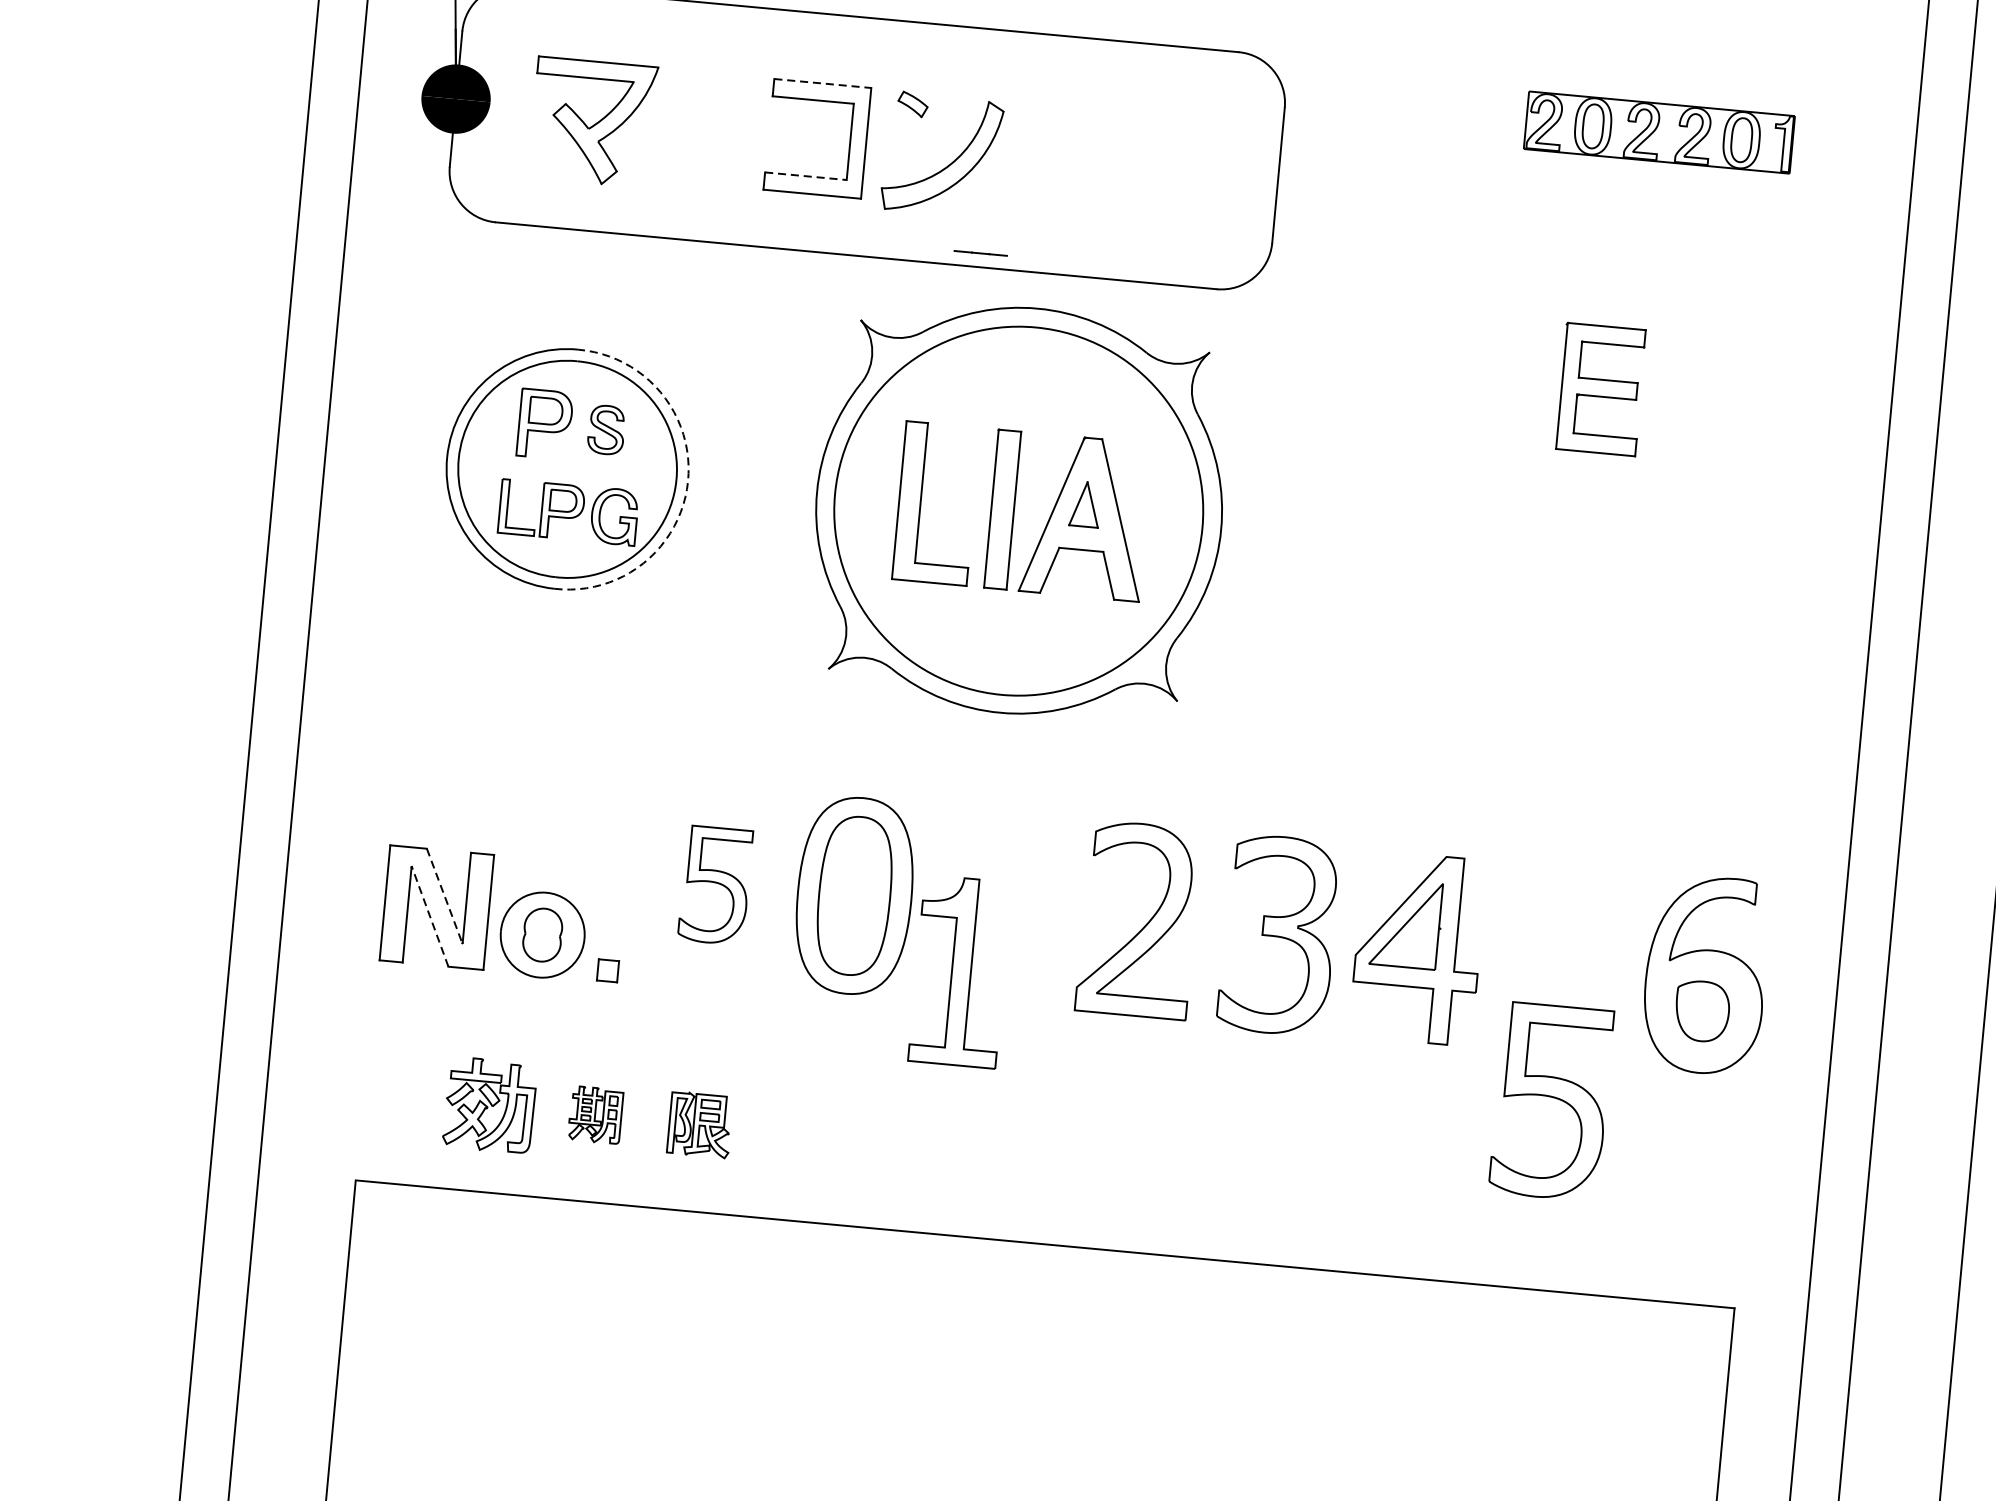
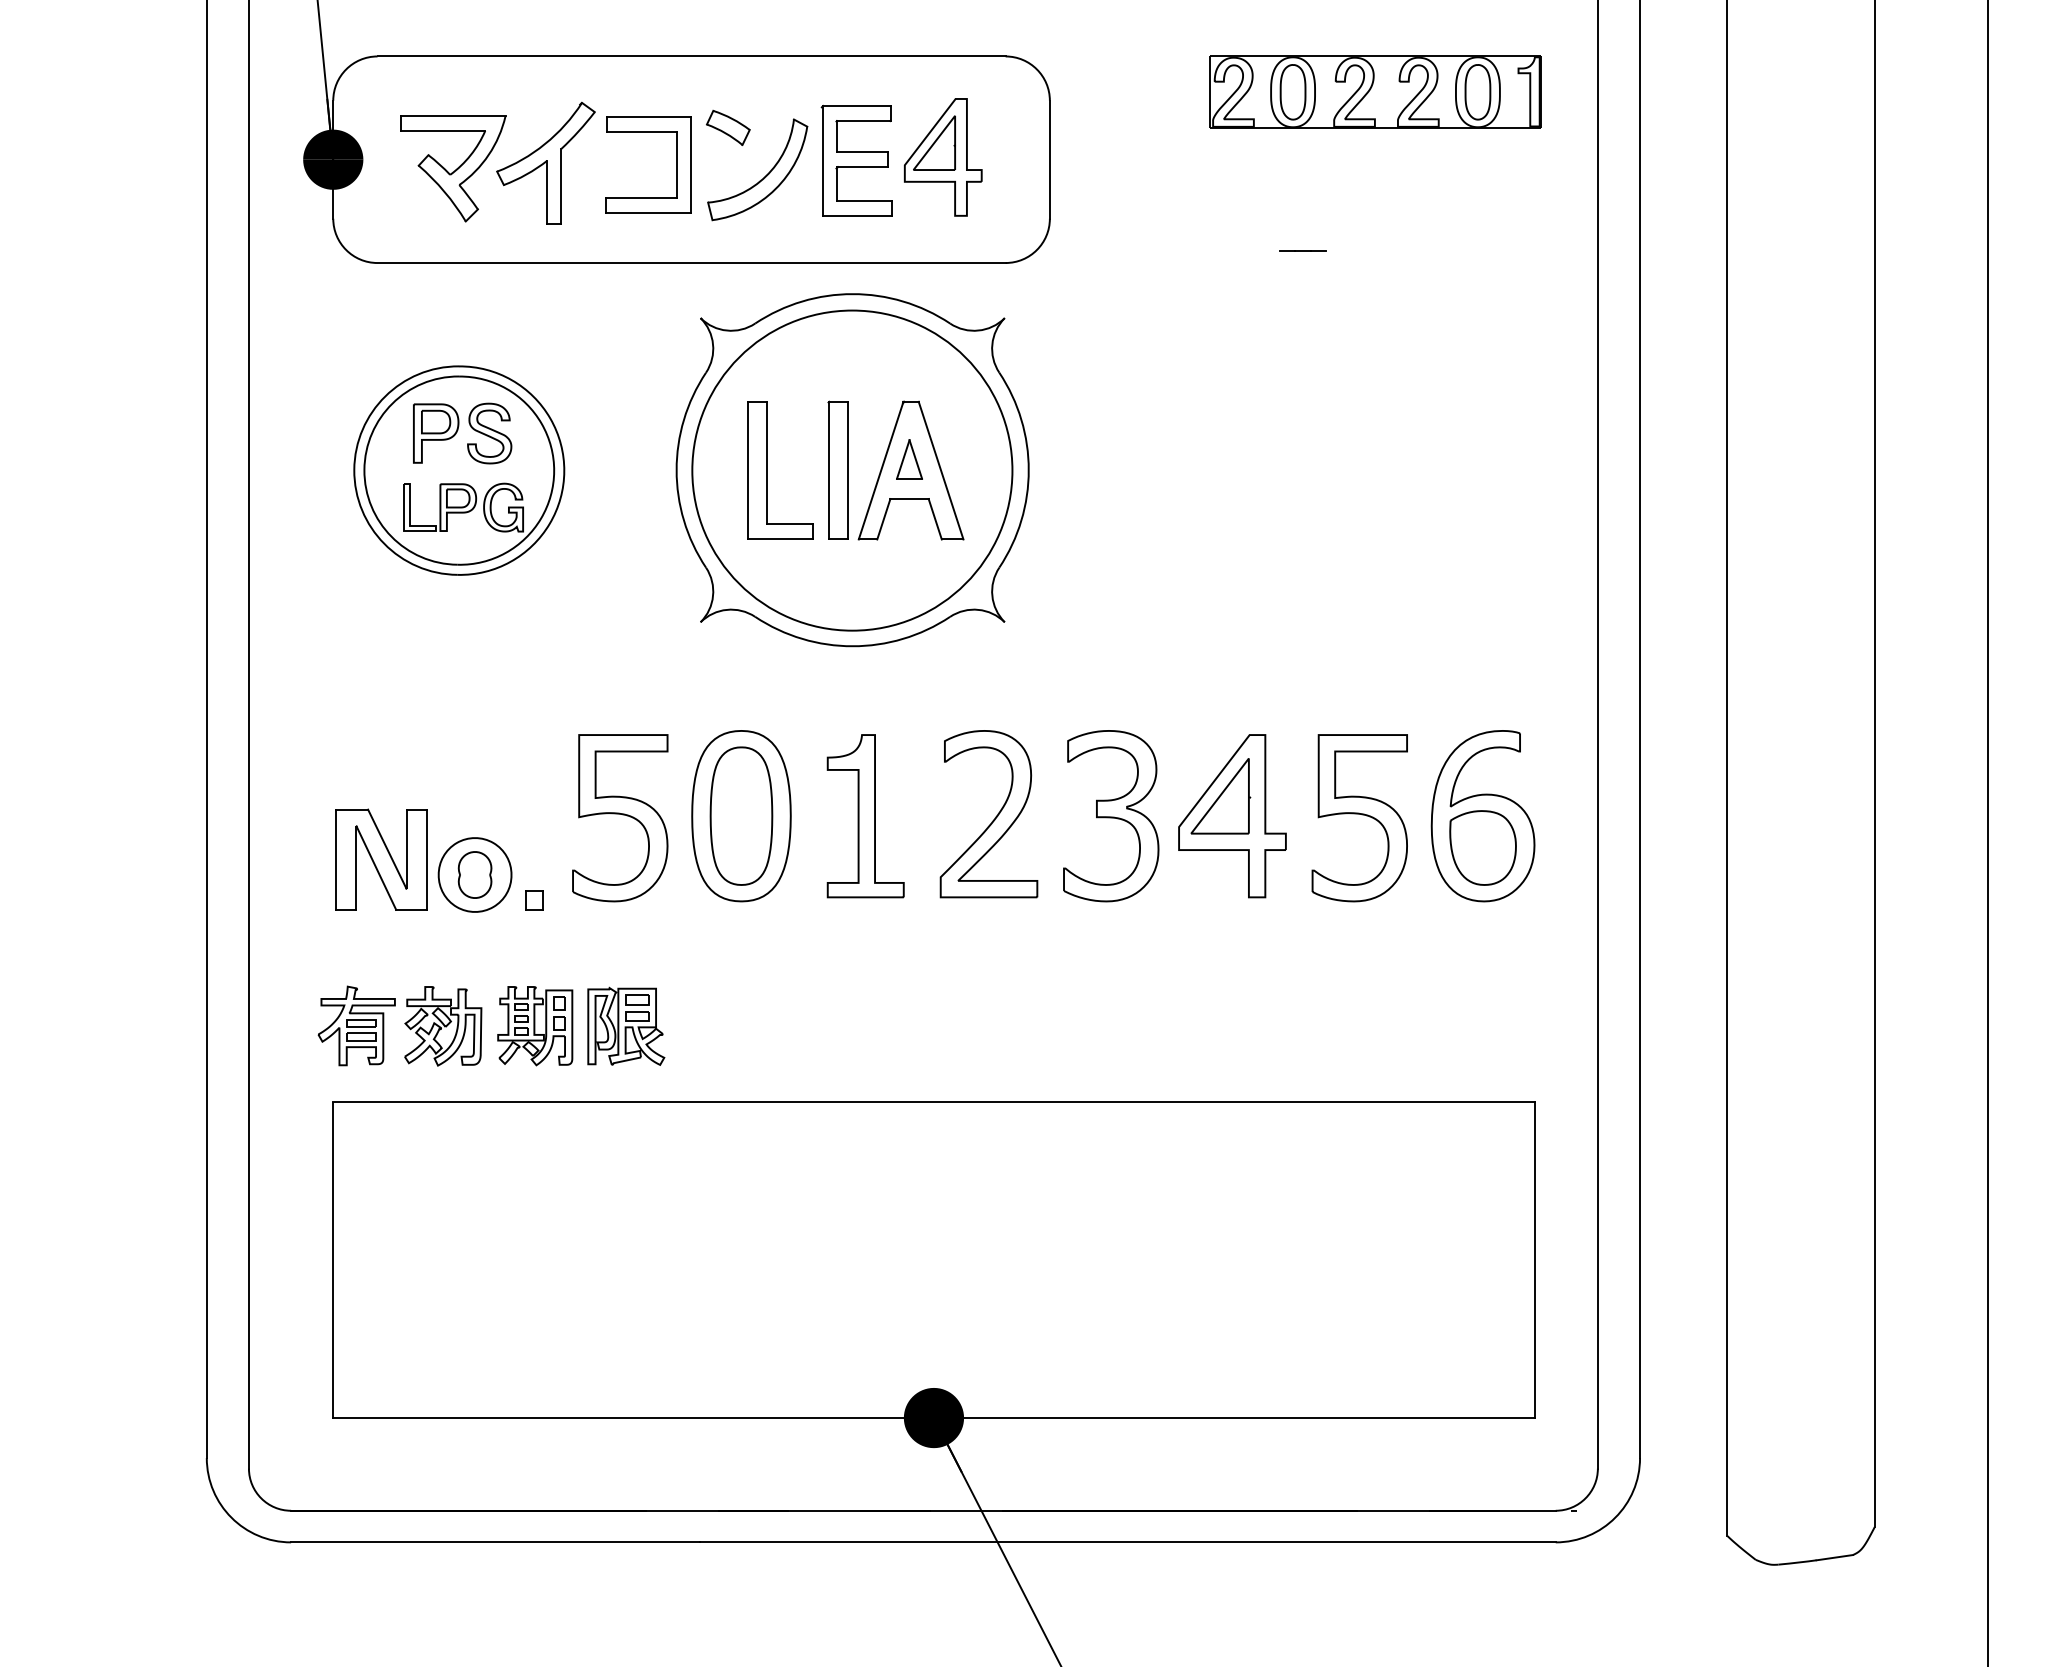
line: (823, 83) -> (649, 116), dashed -> solid
part: (913, 104) -> (728, 127), size x1.67
part: (699, 124) -> (545, 162), added
part: (1659, 131) -> (1375, 91), size x1.43
part: (1156, 161) -> (943, 157), added
line: (805, 176) -> (641, 198), dashed -> solid
line: (980, 252) -> (1302, 250), moved
part: (1600, 389) -> (856, 160), moved
part: (606, 429) -> (489, 433), size x1.43
arc: (688, 481) -> (564, 471), dashed -> solid
part: (715, 885) -> (620, 818), size x1.67
line: (444, 896) -> (387, 849), dashed -> solid
line: (430, 916) -> (376, 867), dashed -> solid
part: (959, 972) -> (865, 816), moved
part: (1701, 1010) -> (1482, 847), size x1.43
part: (390, 1095) -> (356, 1025), added
part: (1550, 1102) -> (1359, 818), moved
part: (595, 1115) -> (535, 1026), size x1.67
part: (700, 1123) -> (626, 1025), size x1.43

